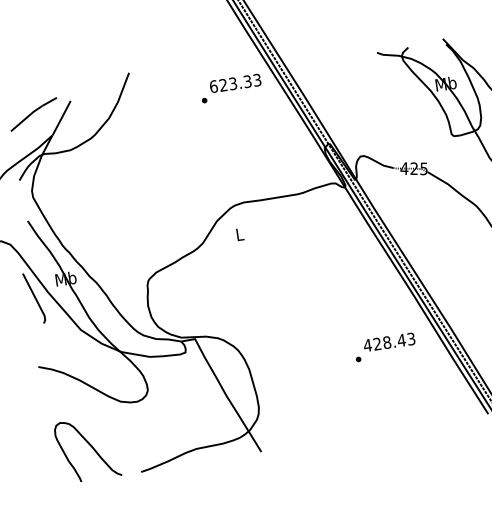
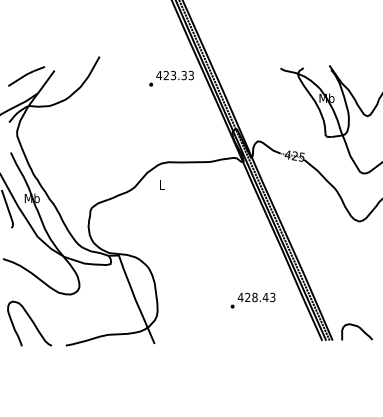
text: (214, 86) -> (159, 75), 623.33 -> 423.33
text: (384, 347) -> (252, 300), moved

